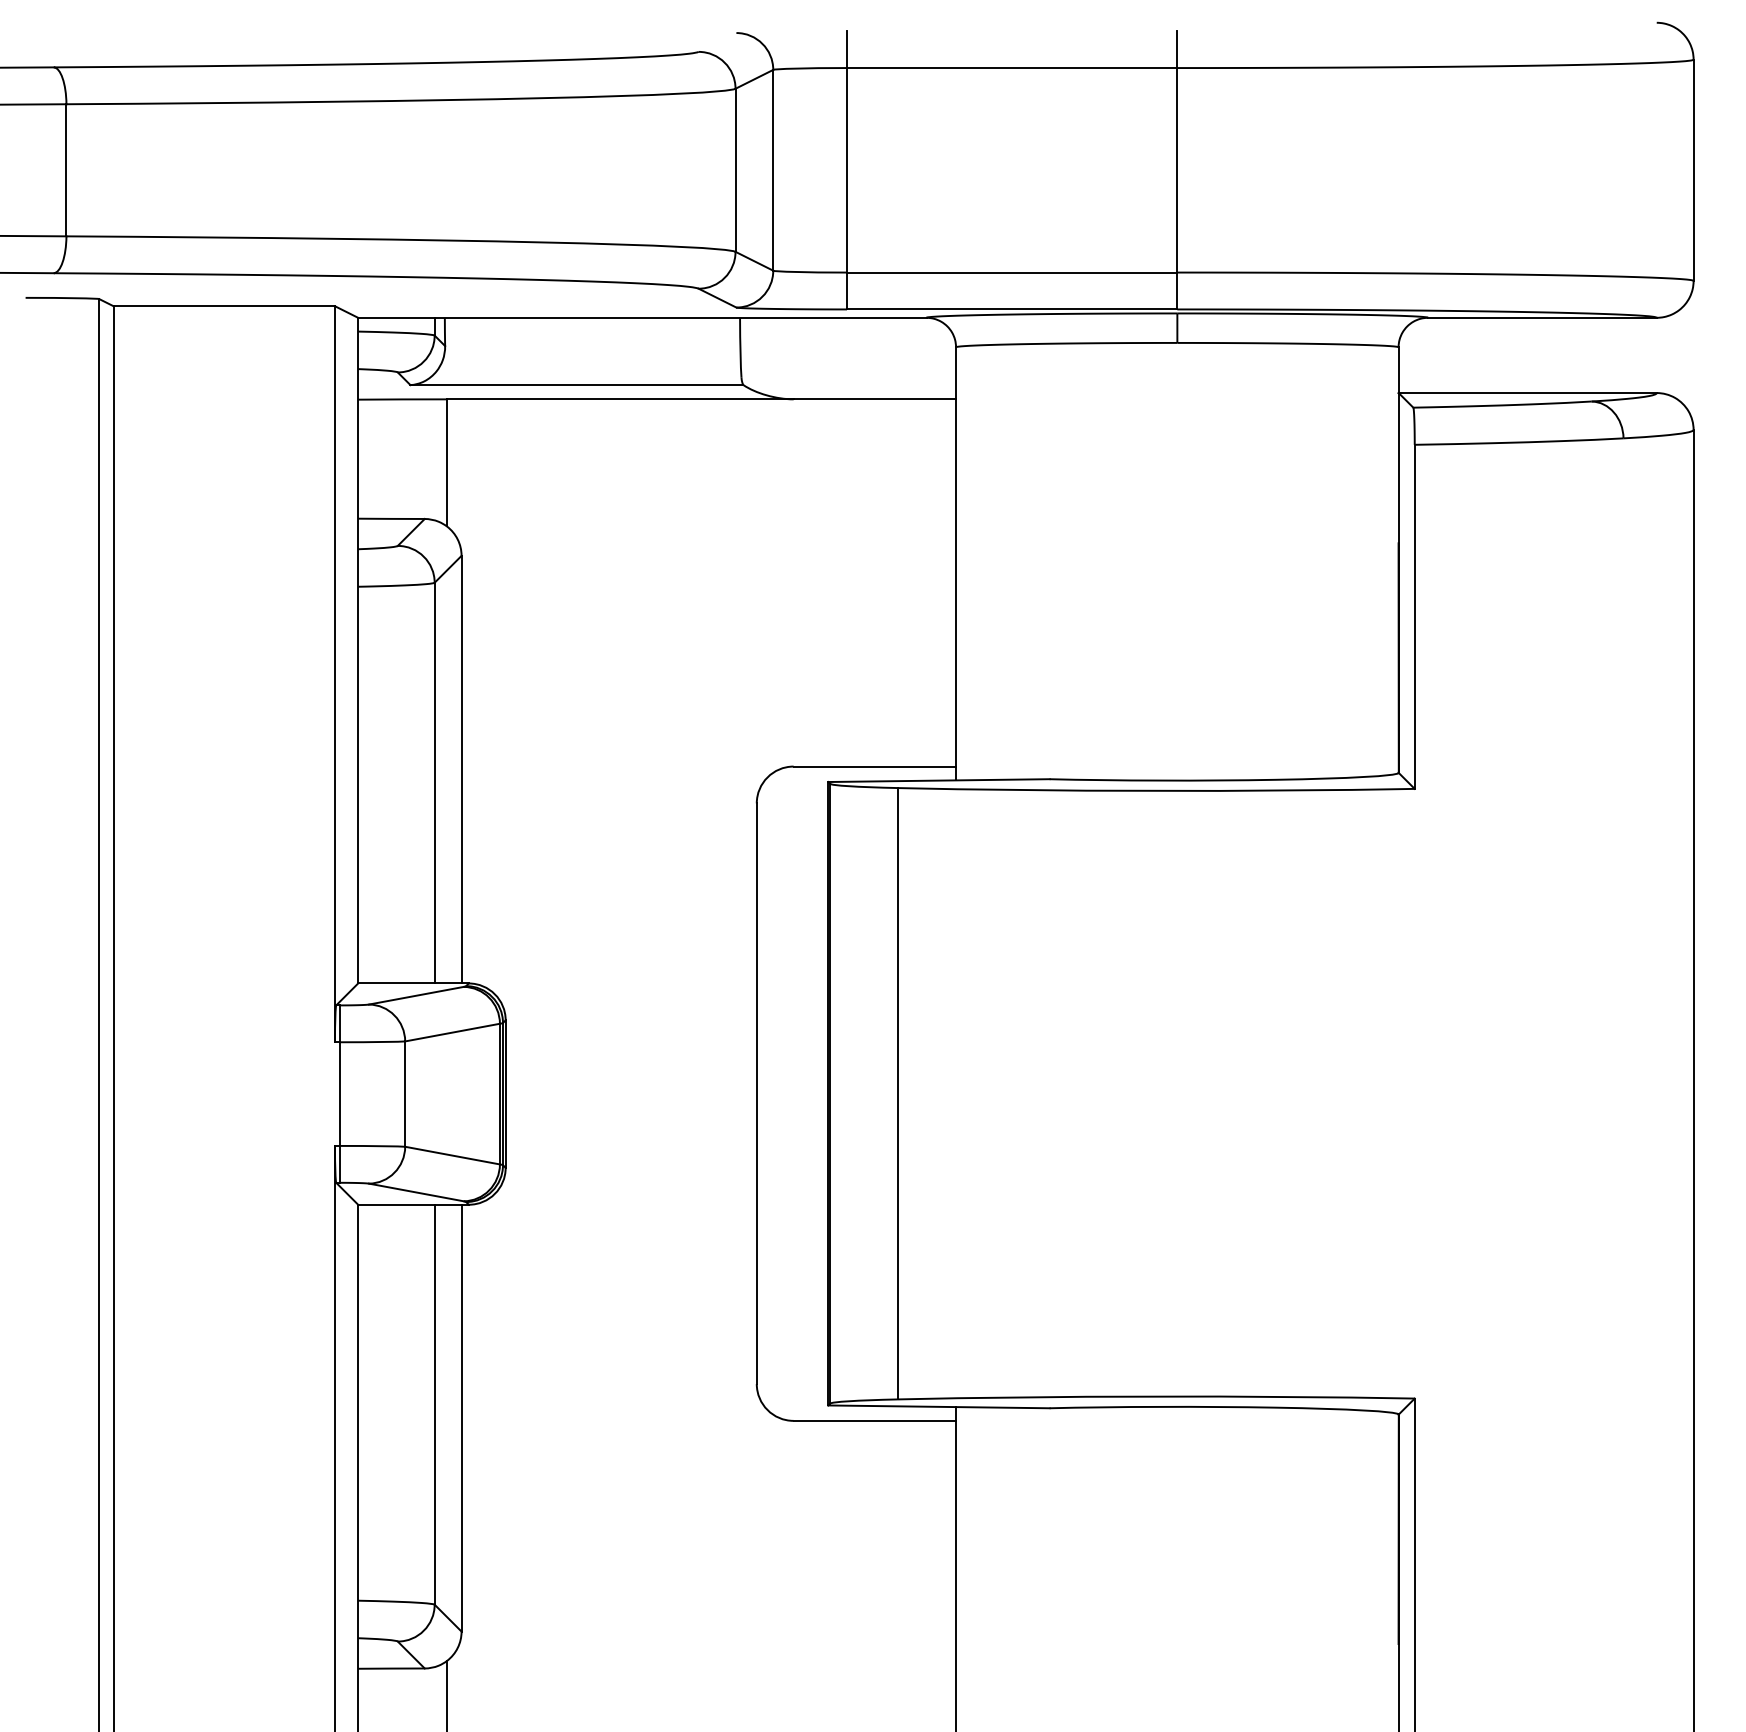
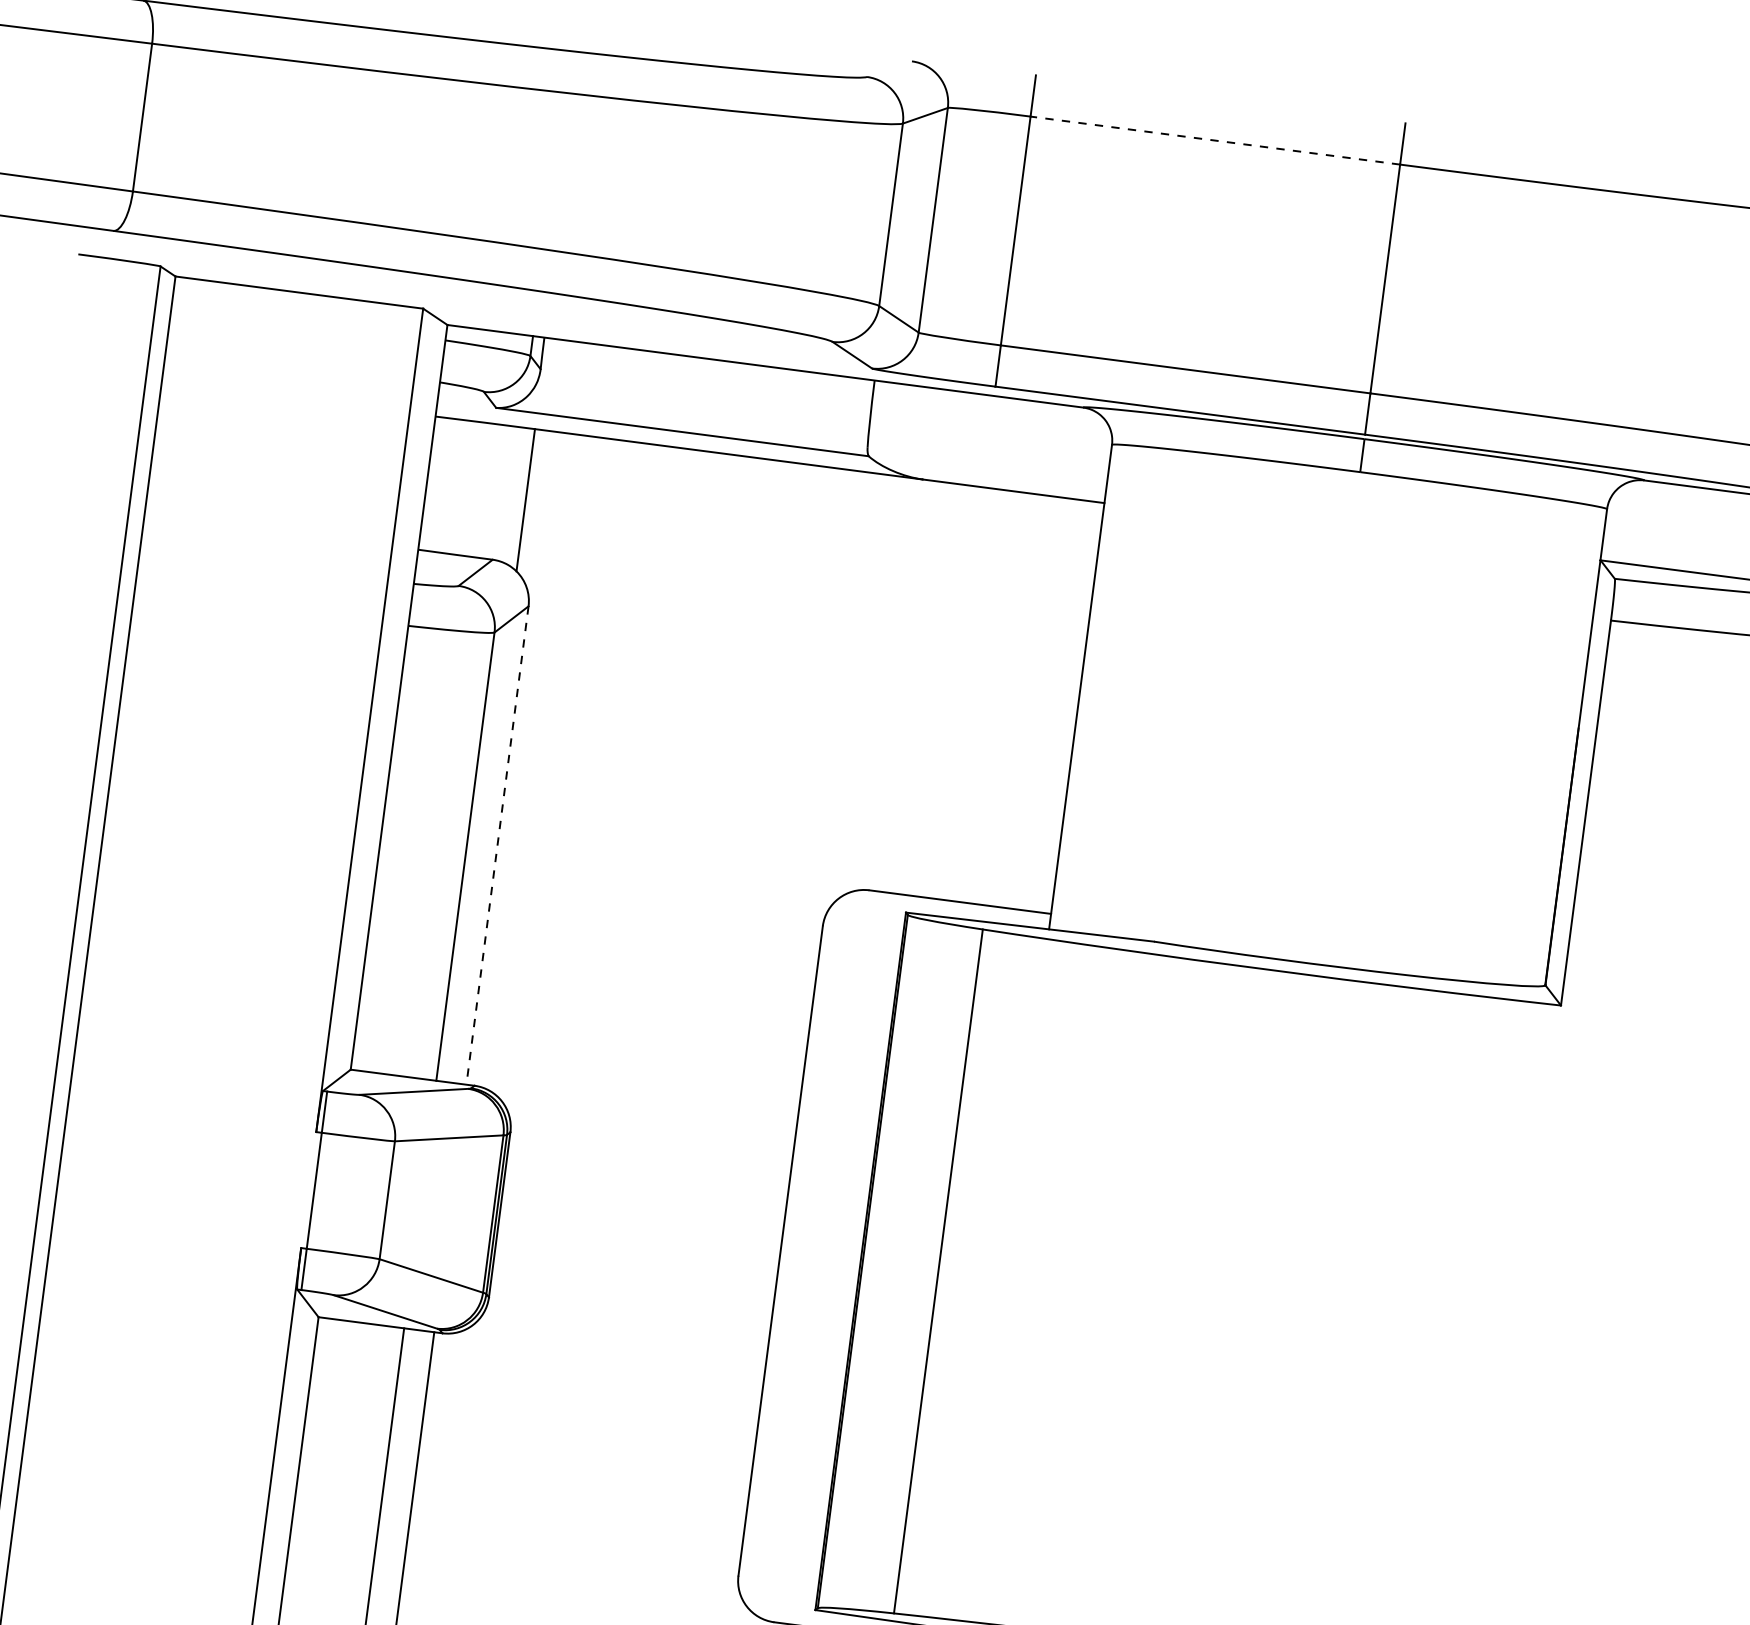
line: (1011, 68) -> (1214, 141), solid -> dashed
line: (461, 769) -> (497, 845), solid -> dashed

